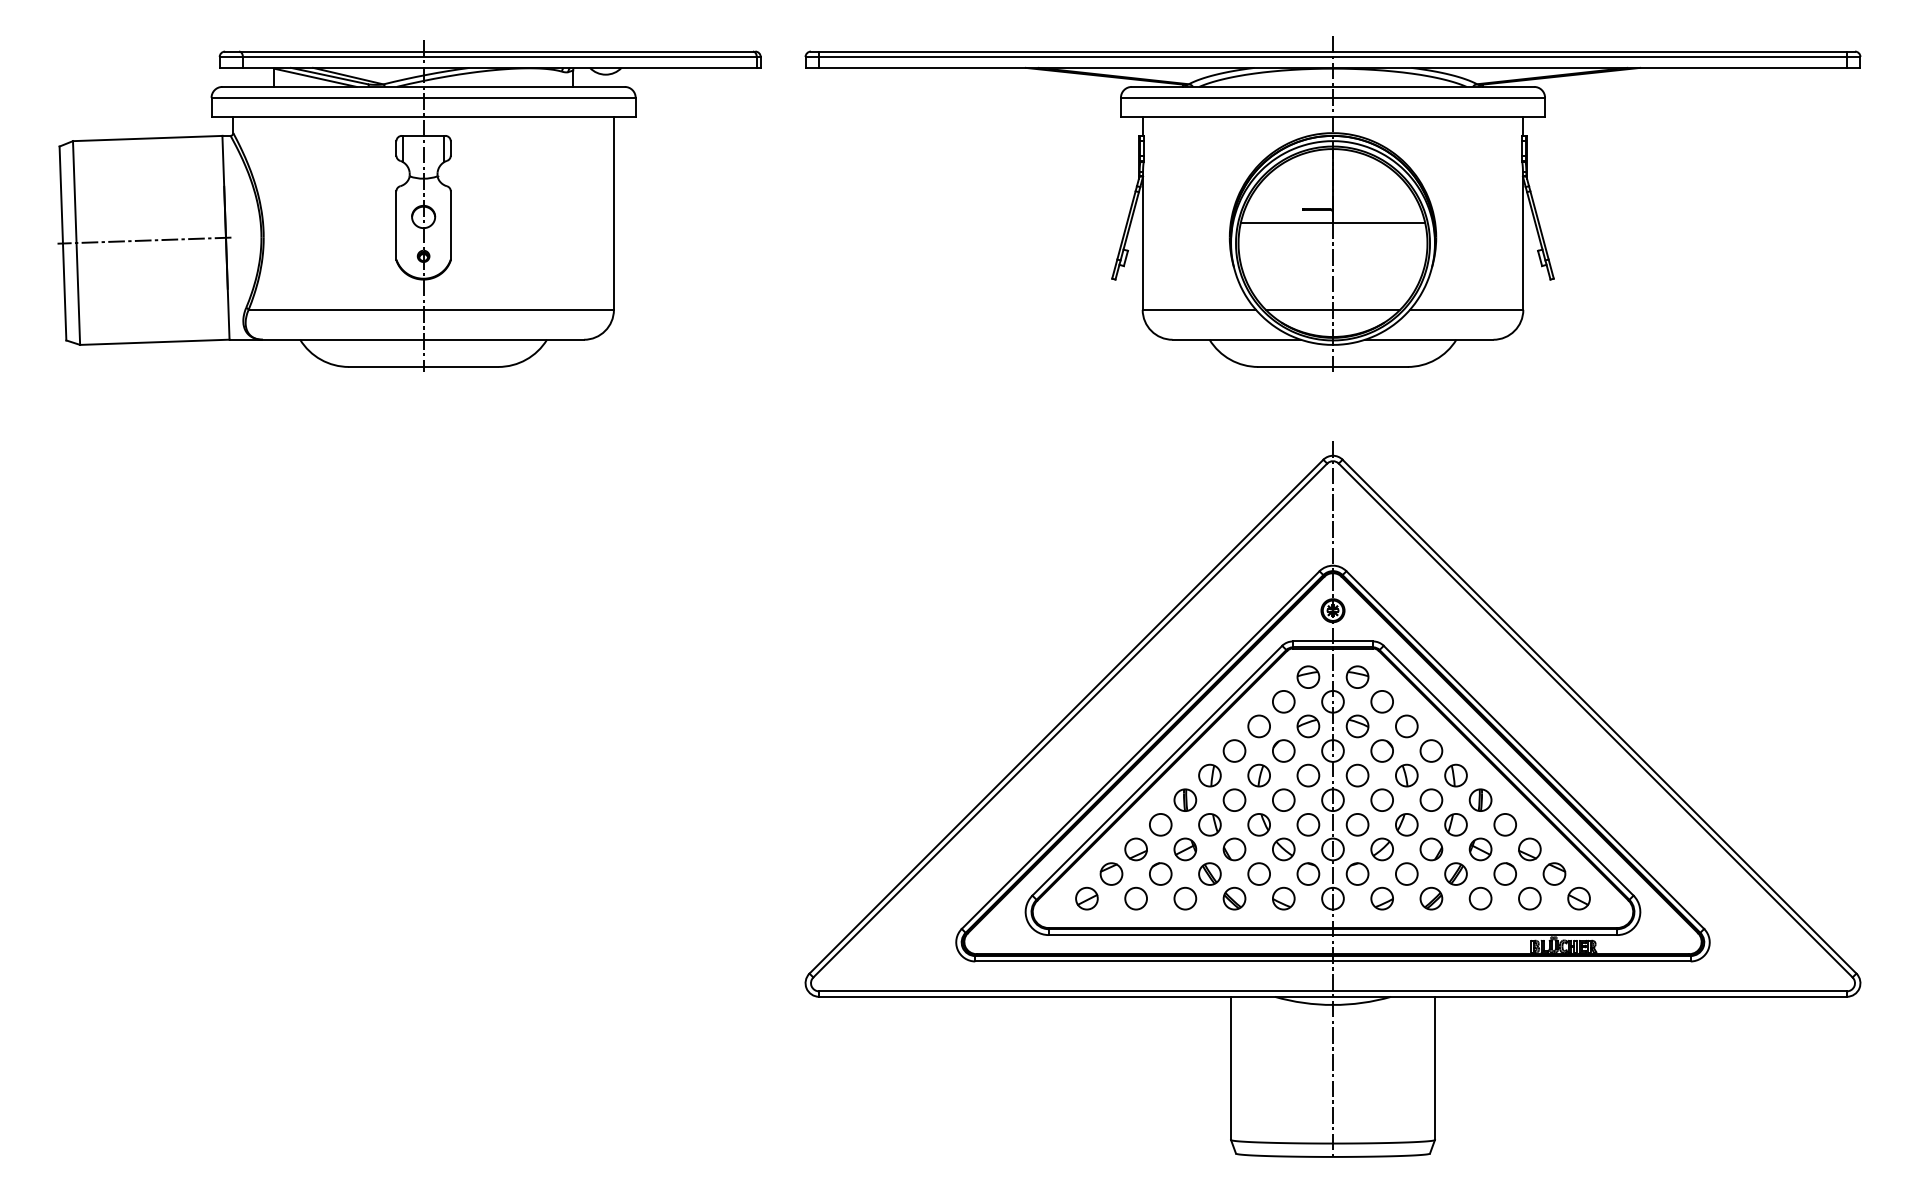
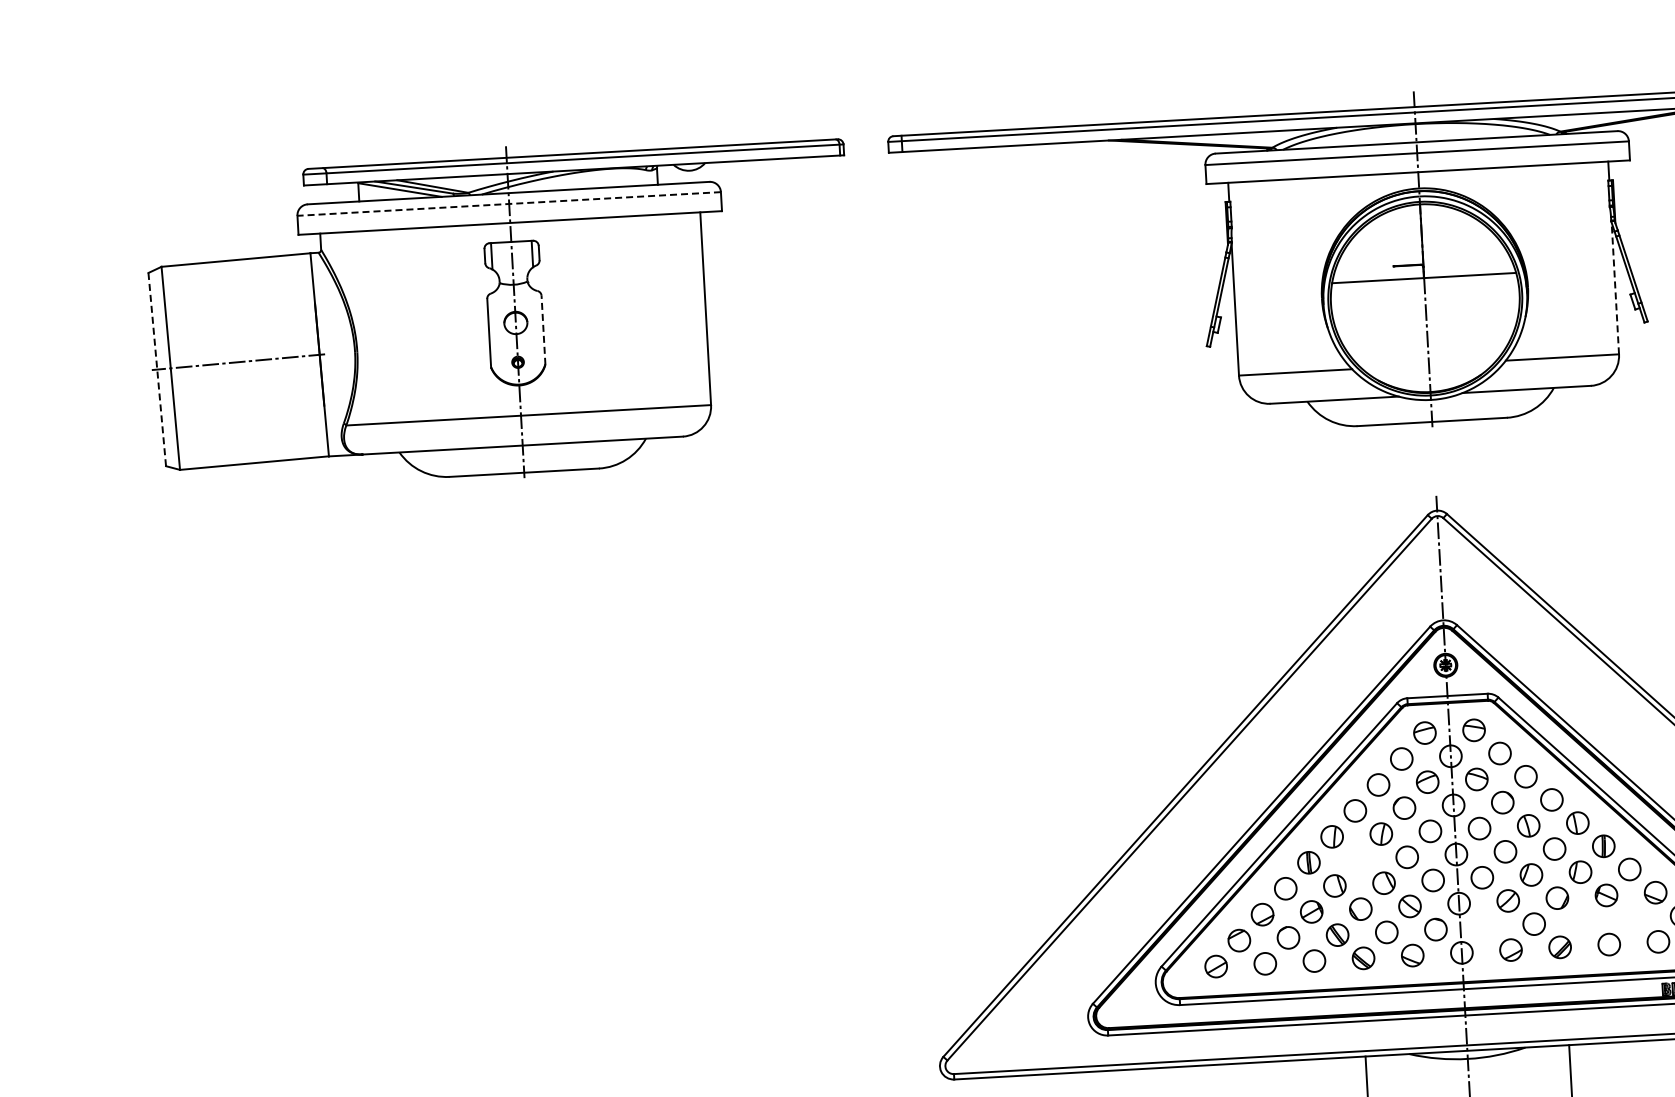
line: (423, 97) -> (509, 203), solid -> dashed
line: (450, 225) -> (543, 329), solid -> dashed
line: (1523, 243) -> (1615, 288), solid -> dashed
line: (63, 244) -> (157, 370), solid -> dashed
line: (1332, 309) -> (1428, 364), removed
circle: (1234, 799) -> (1357, 859), removed
part: (1357, 873) -> (1484, 926), removed
part: (1455, 873) -> (1582, 920), removed
circle: (1504, 873) -> (1631, 918), removed

